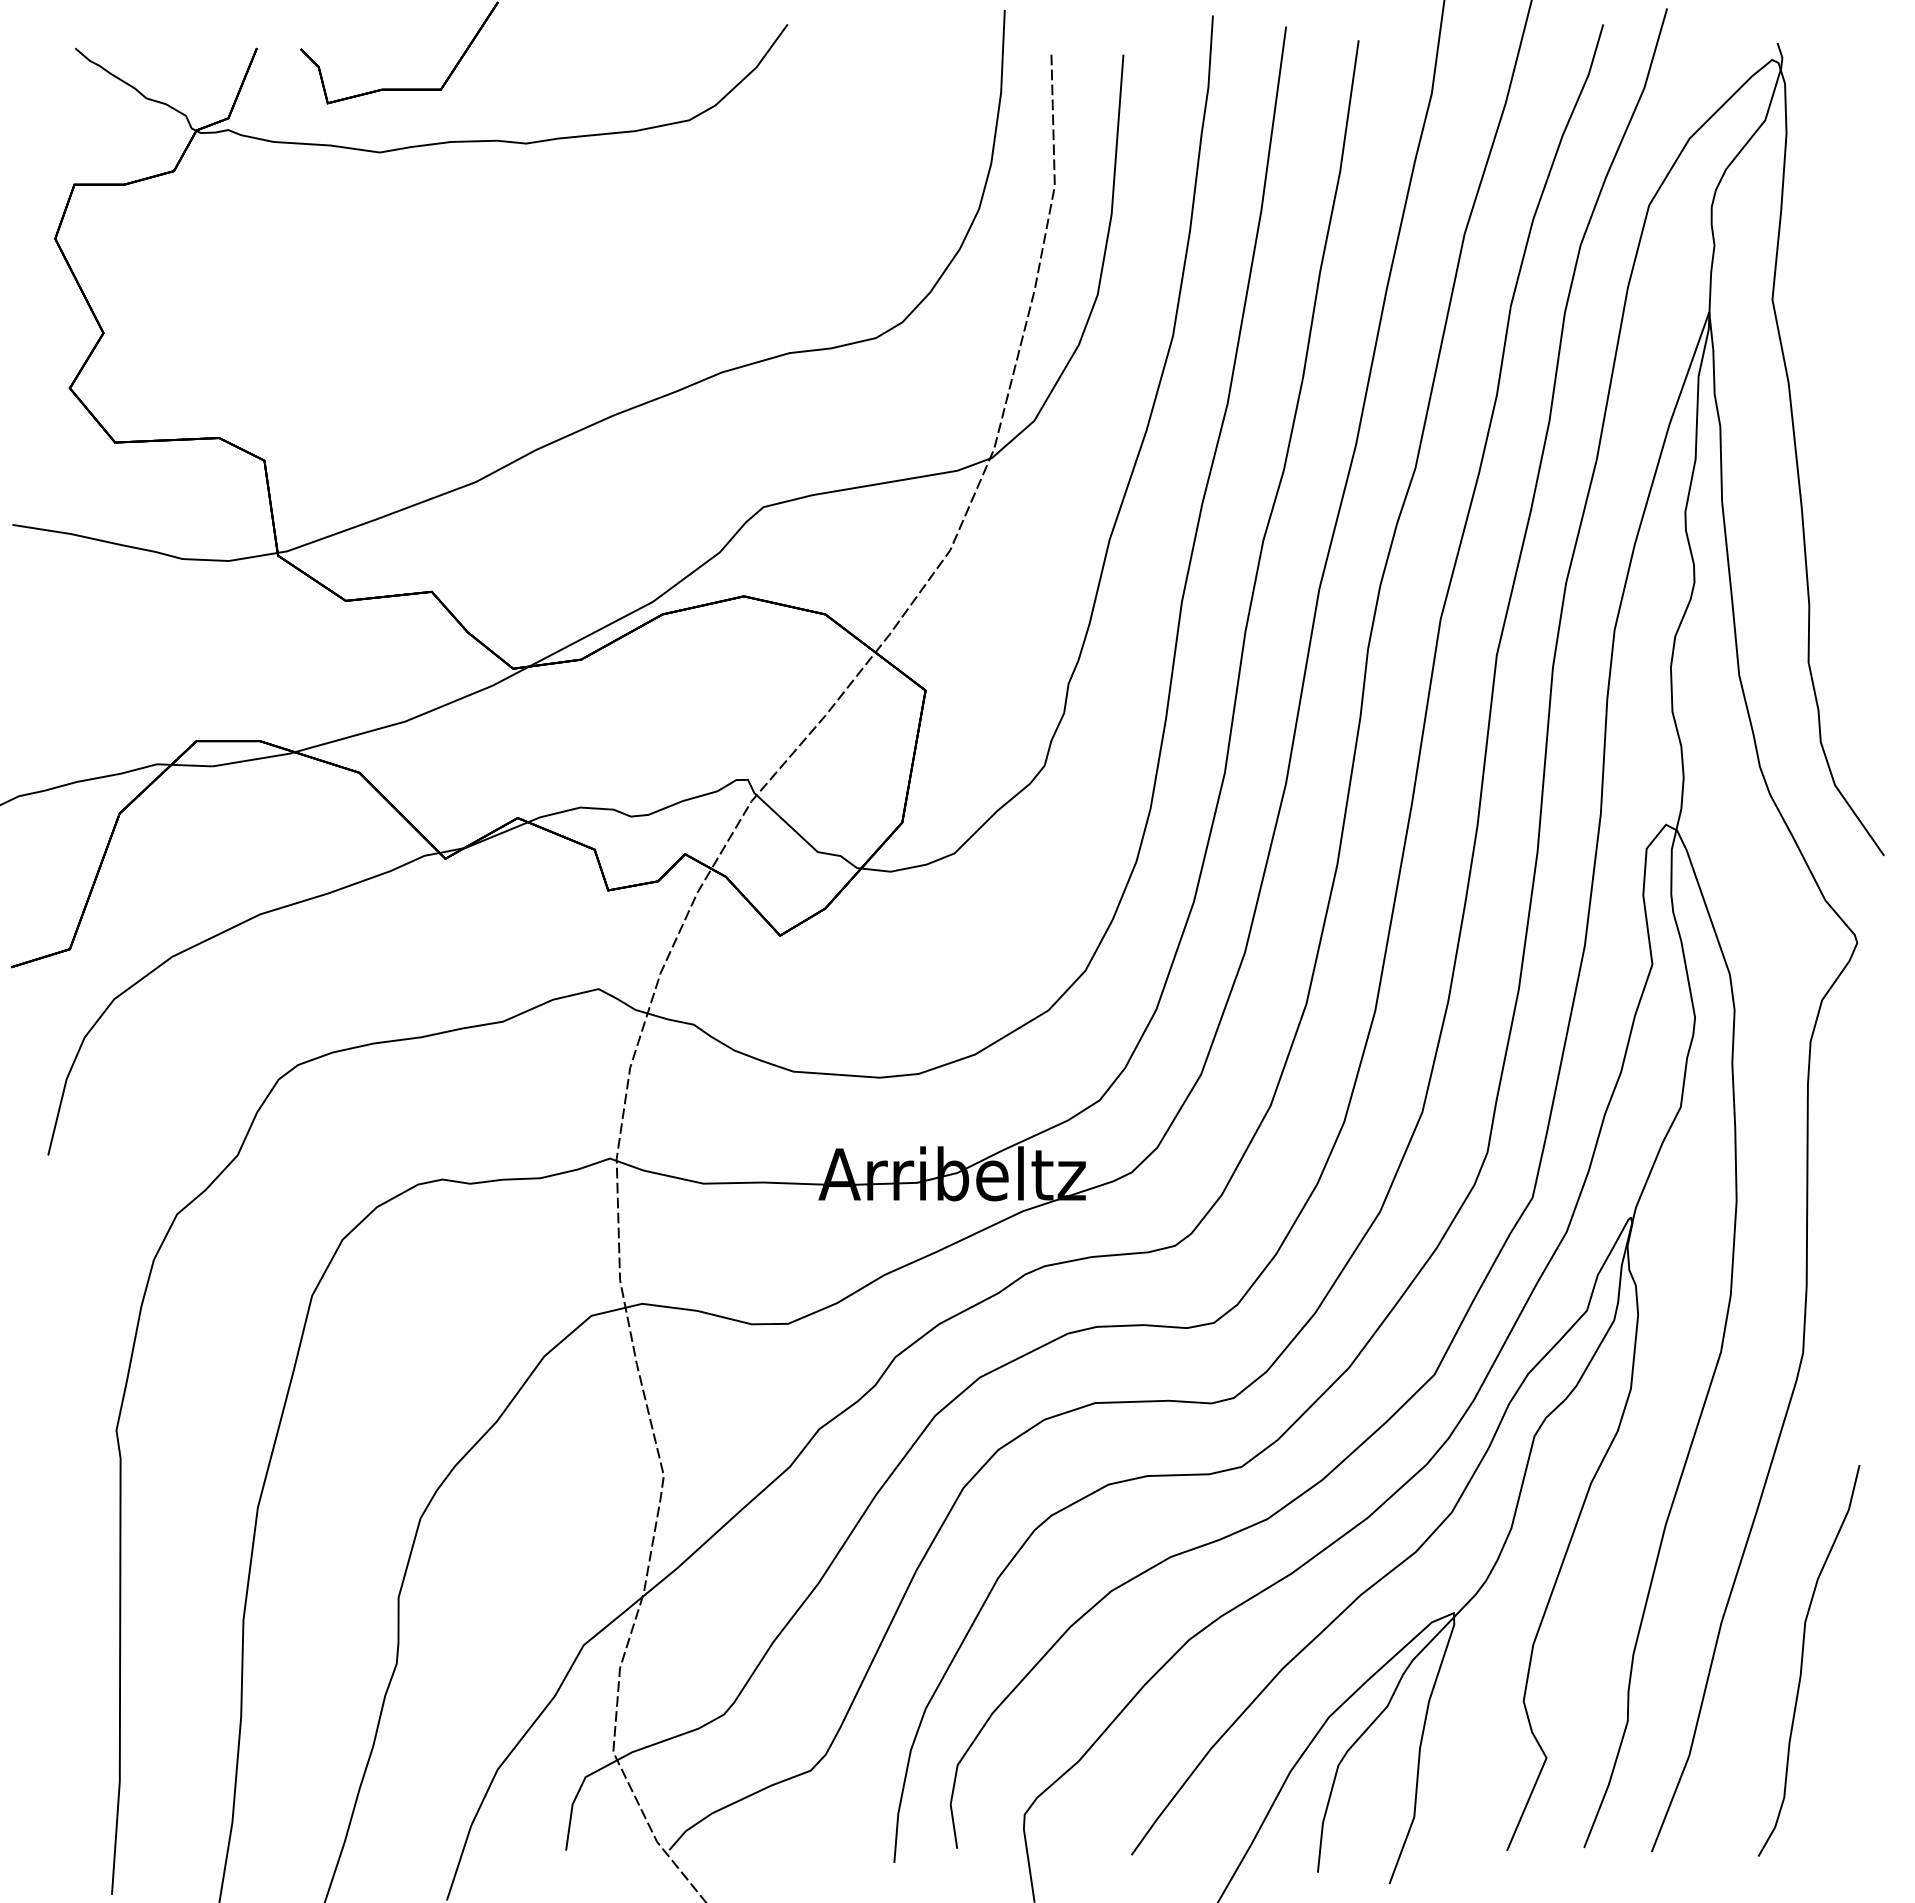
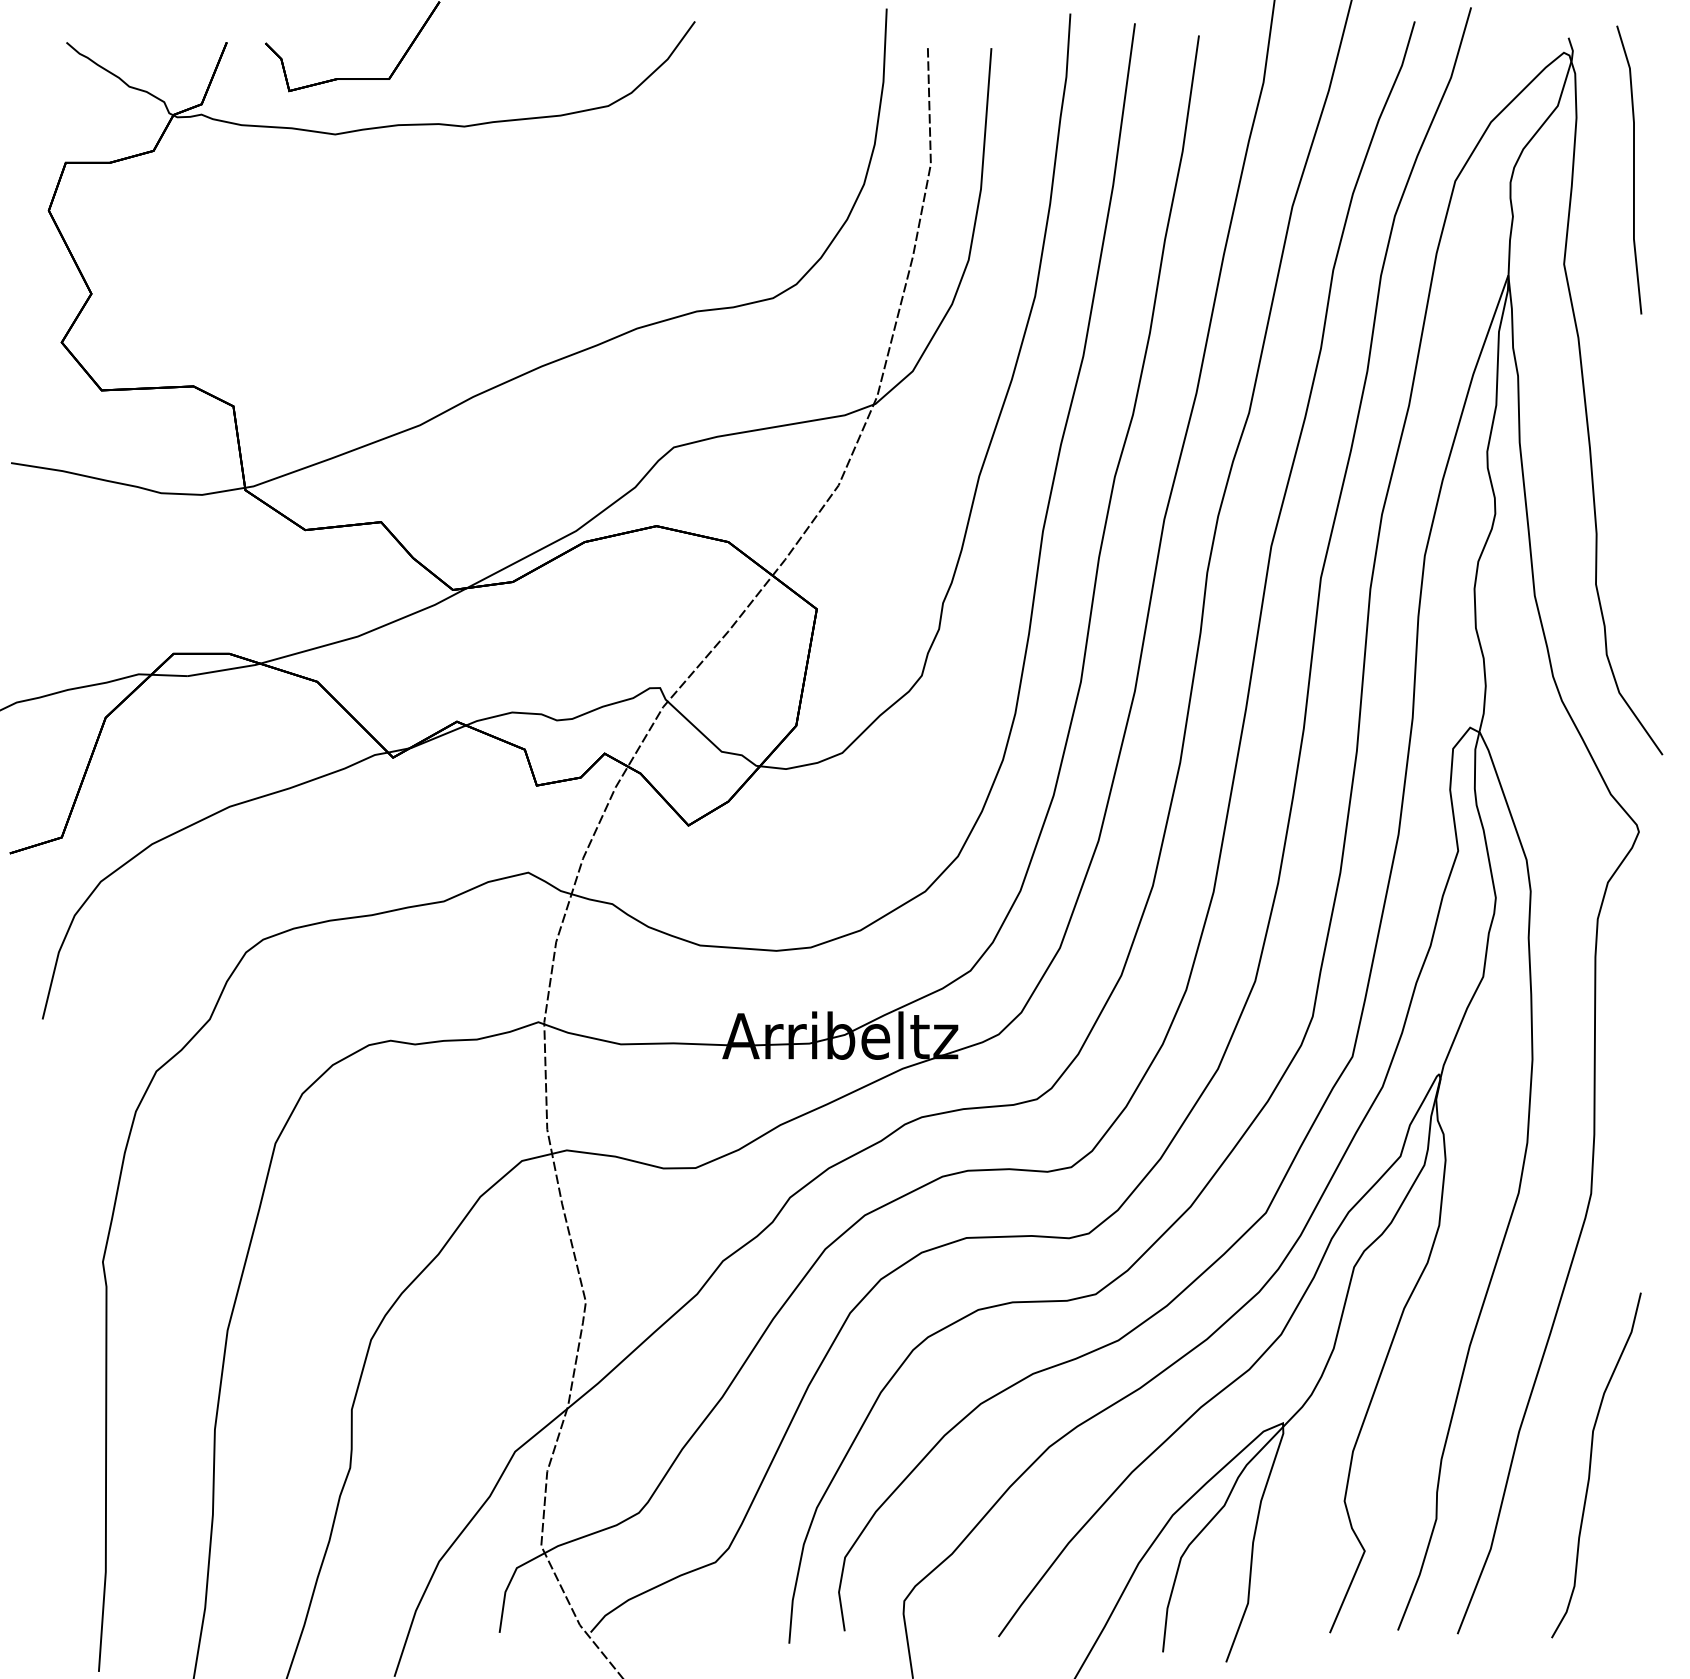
line: (1850, 192) -> (1632, 169), added

